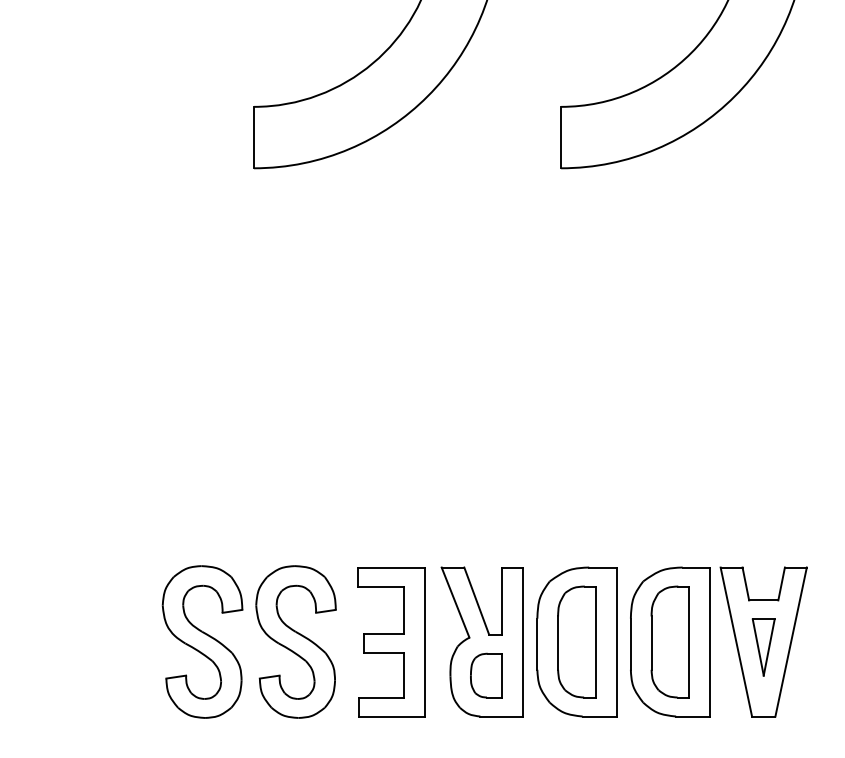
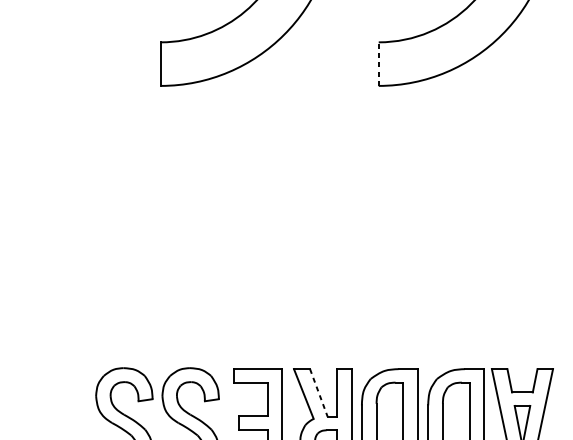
line: (561, 137) -> (378, 64), solid -> dashed
line: (476, 601) -> (318, 393), solid -> dashed

